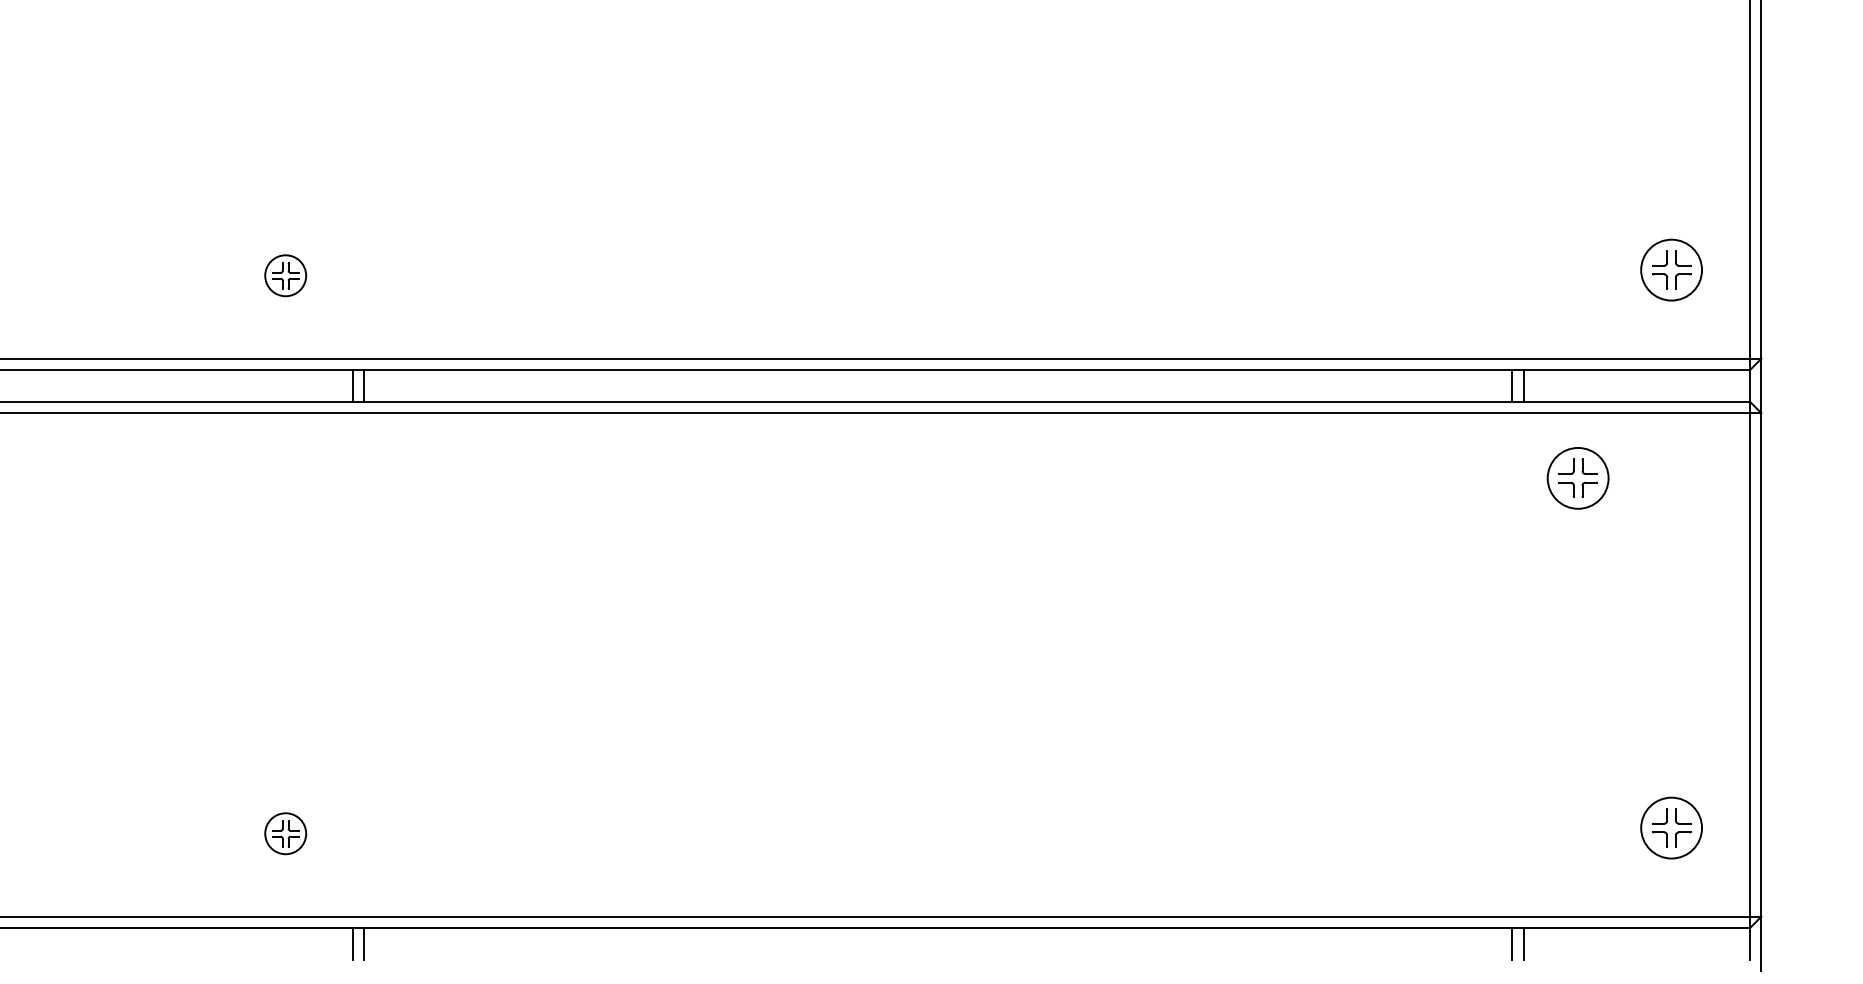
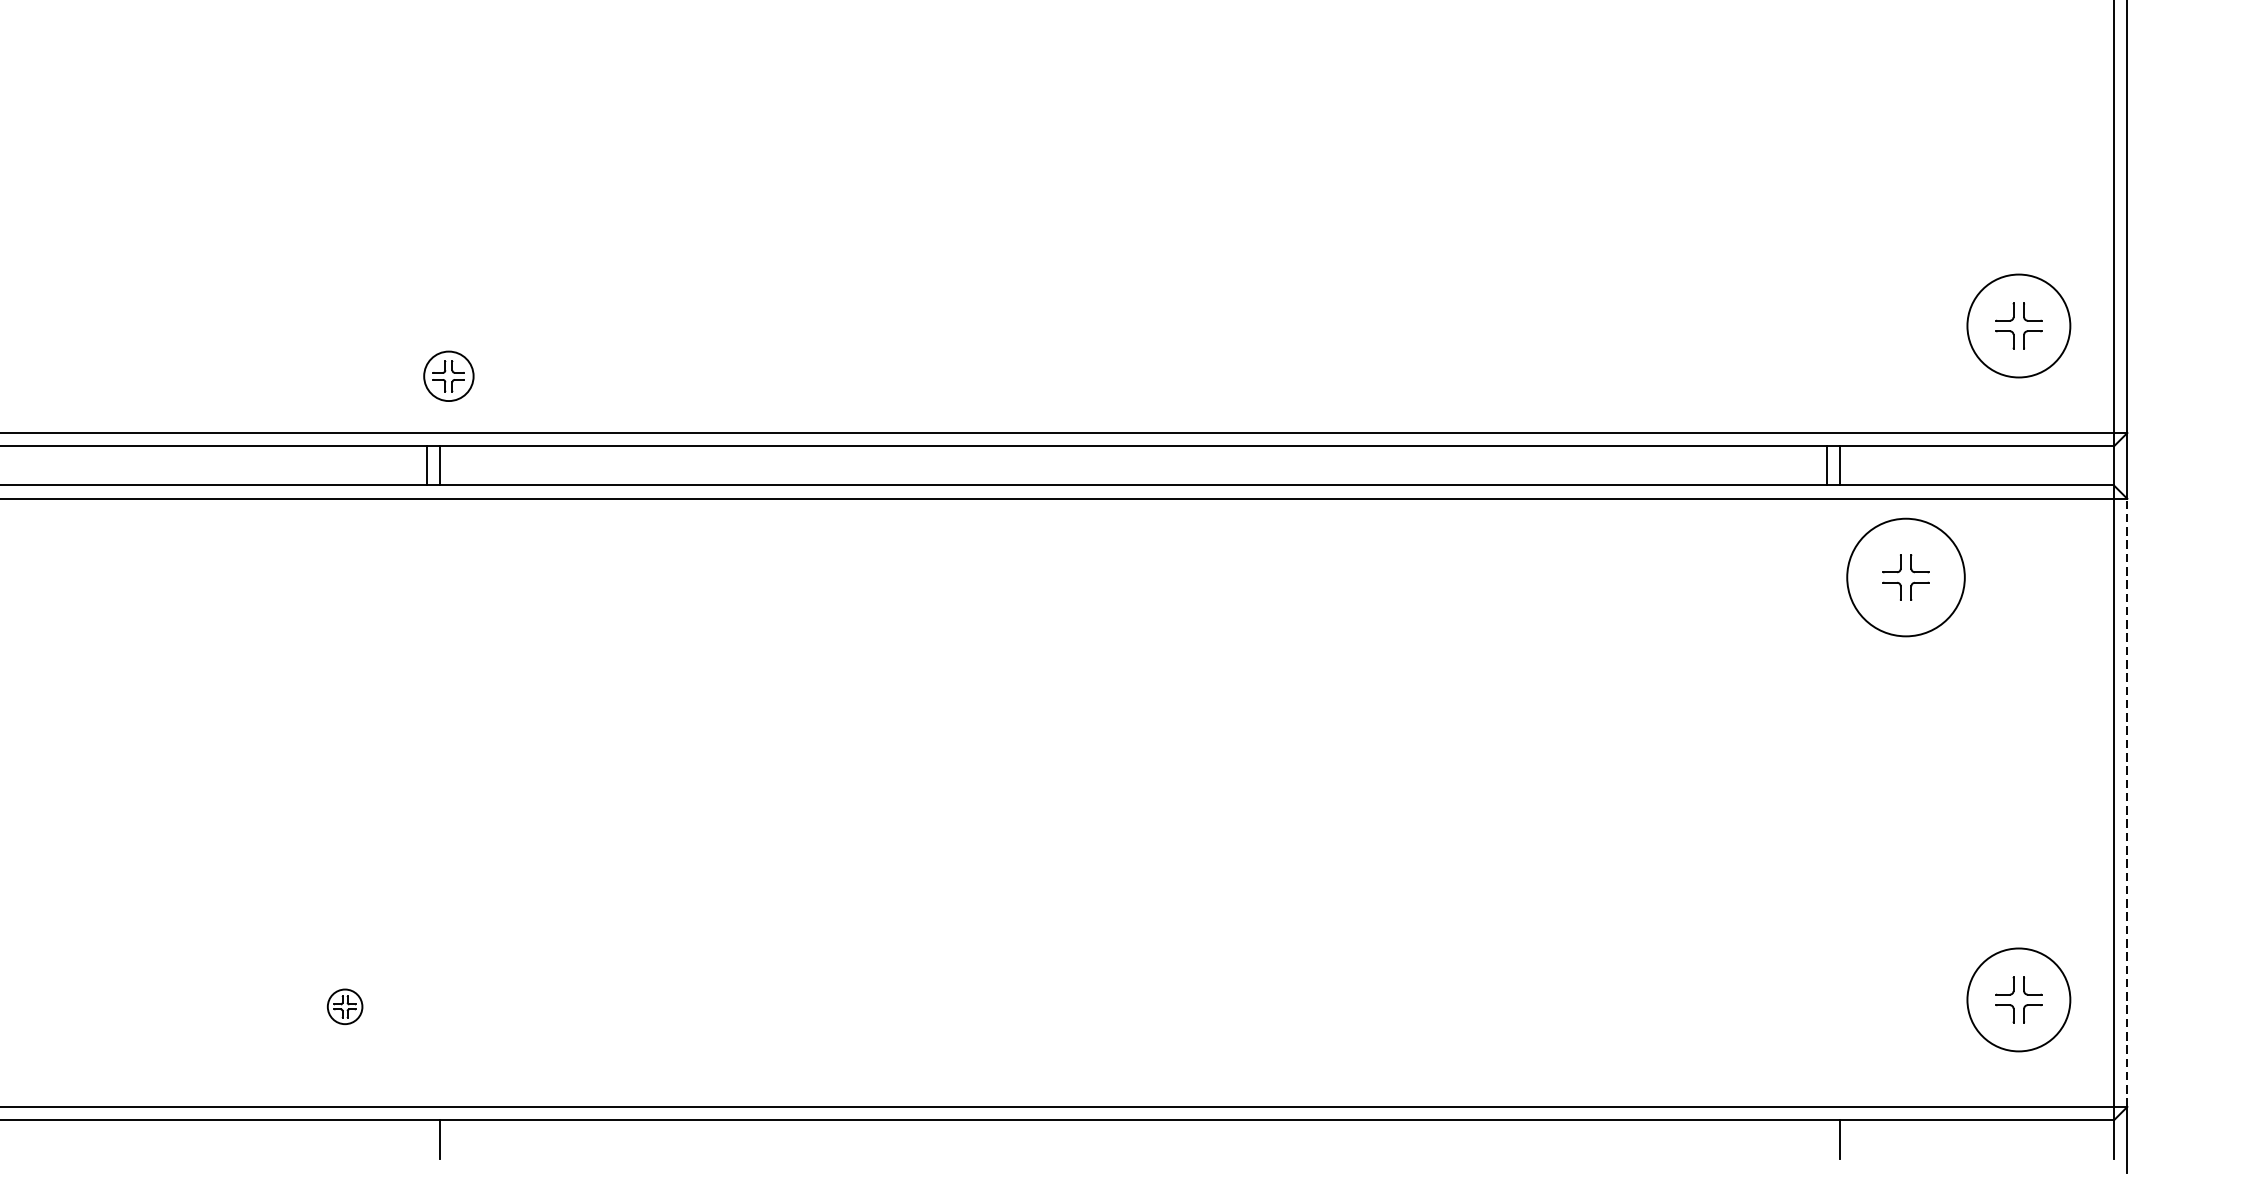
circle: (1671, 269) -> (2018, 325), size x1.4
part: (285, 275) -> (448, 375), moved
circle: (1577, 477) -> (1905, 576), size x1.6
line: (1761, 664) -> (2127, 802), solid -> dashed
circle: (1671, 827) -> (2018, 999), size x1.4
part: (285, 833) -> (344, 1006), size x0.7
line: (353, 943) -> (426, 1139), removed
line: (1512, 943) -> (1826, 1139), removed

